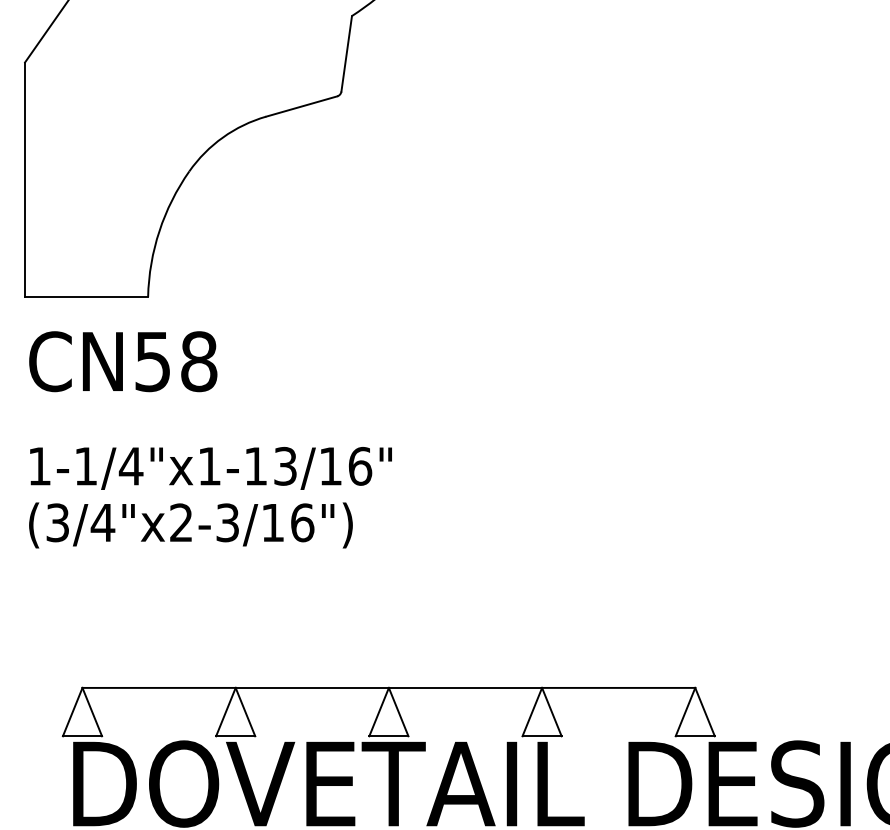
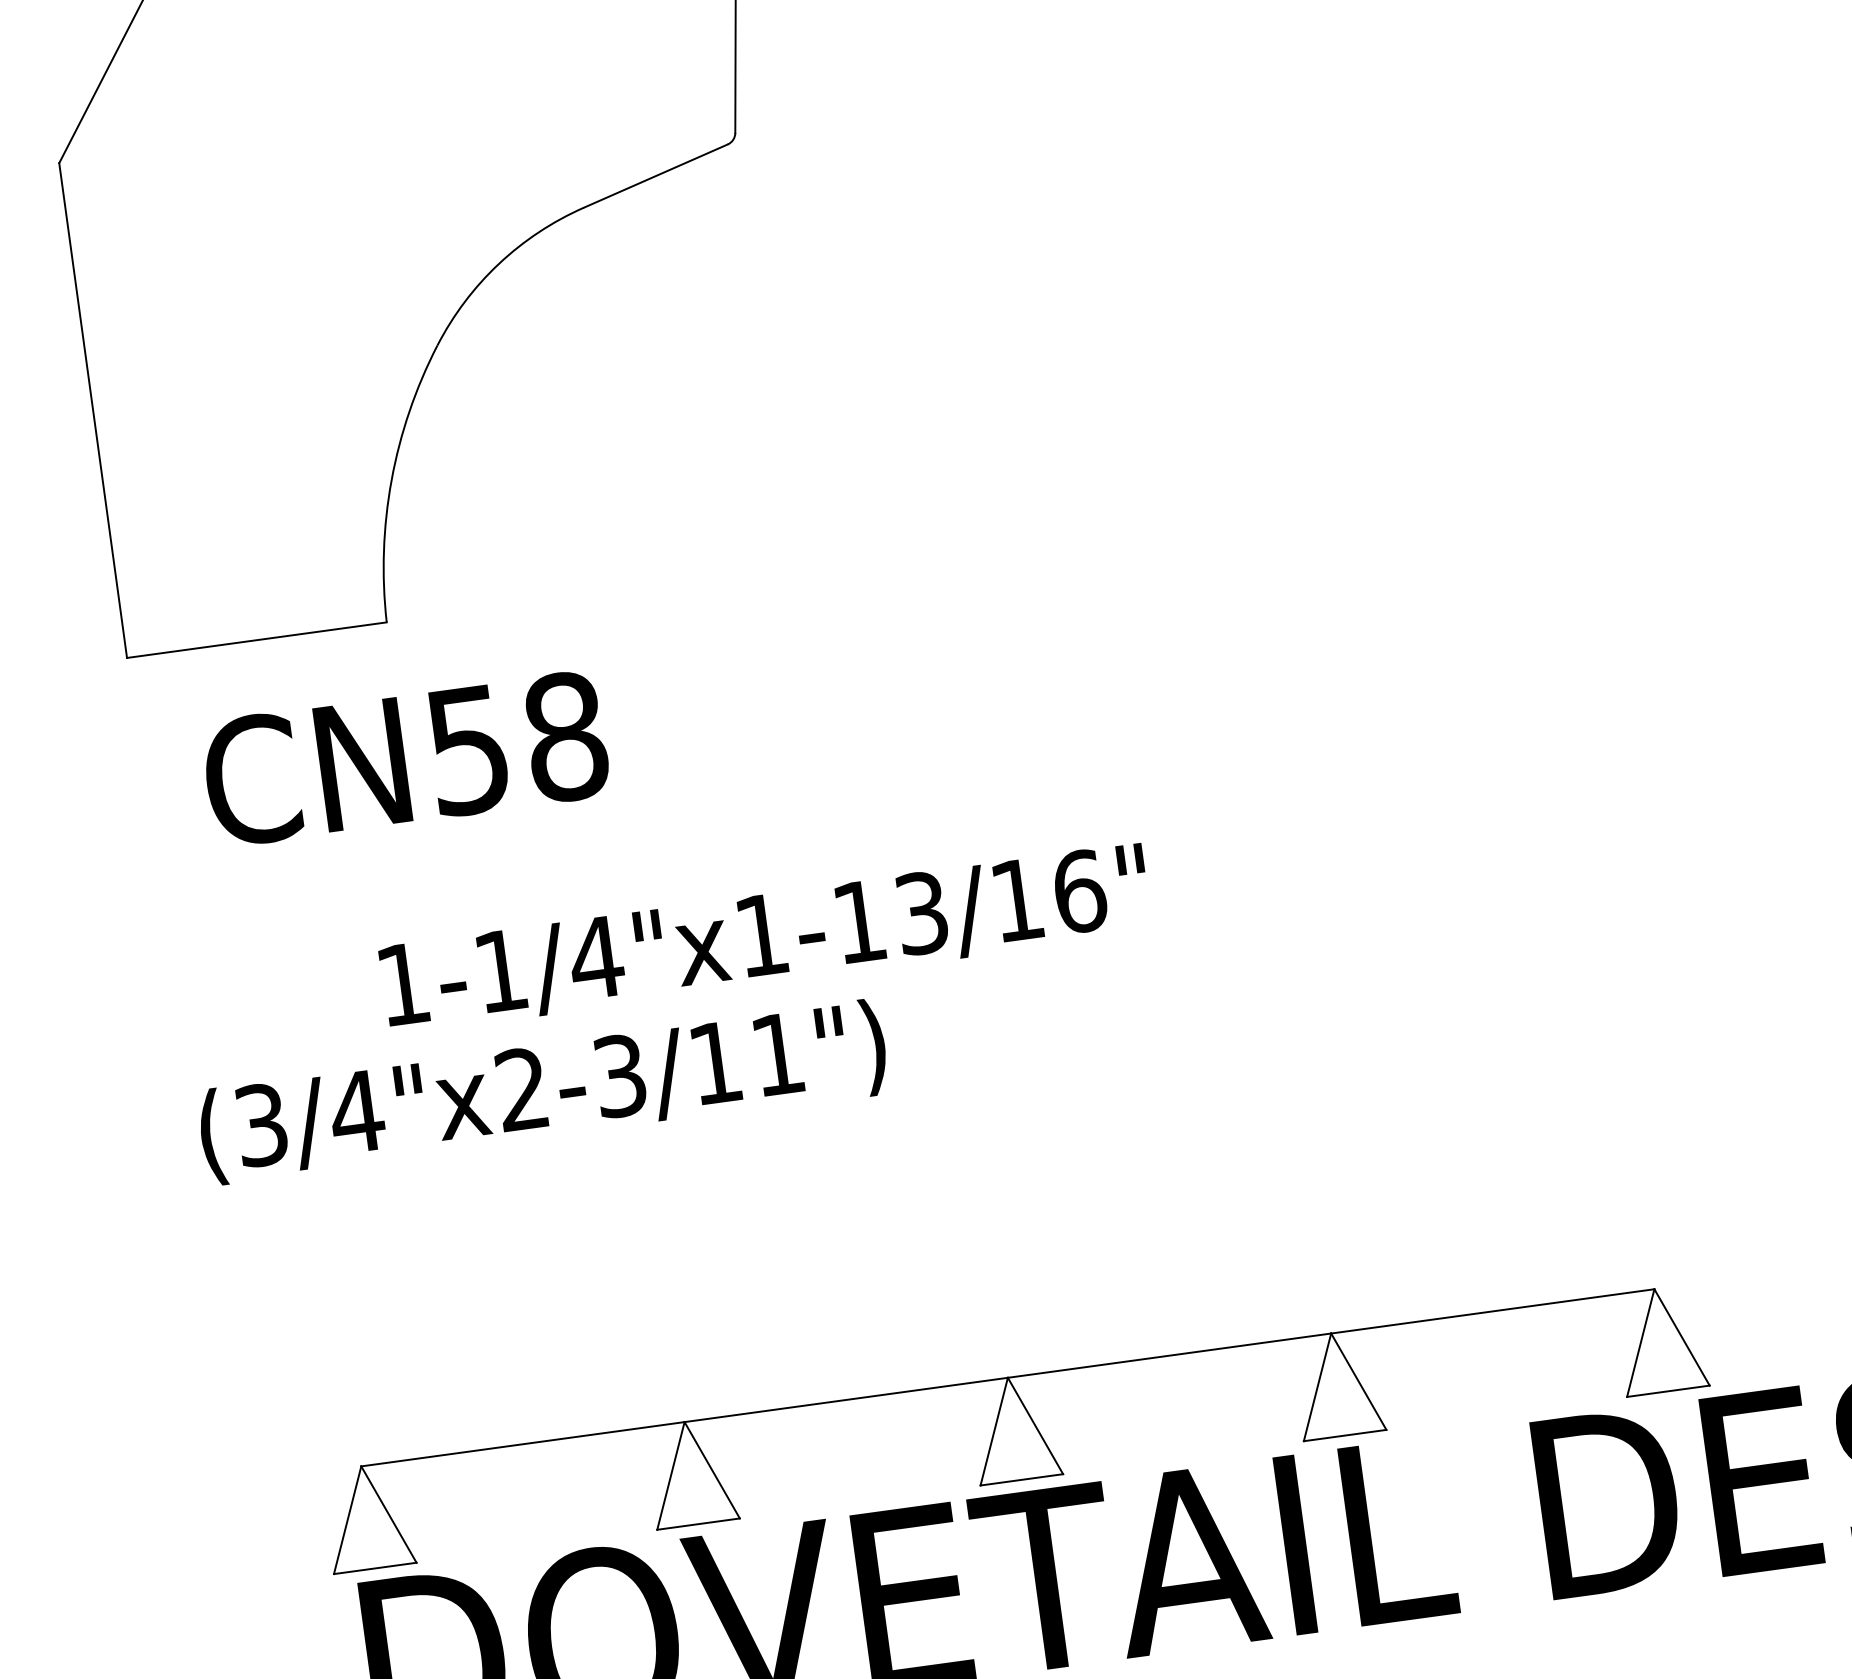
text: (123, 361) -> (406, 758), moved
text: (210, 468) -> (764, 939), moved
text: (302, 522) -> (777, 1053), (3/4"x2-3/16") -> (3/4"x2-3/11")

